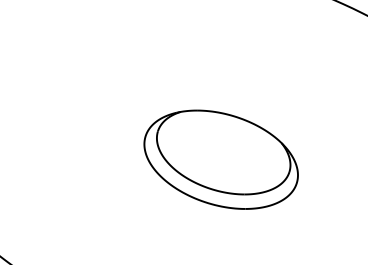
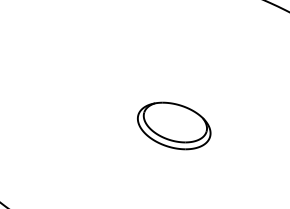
part: (220, 159) -> (173, 125), size x0.6

